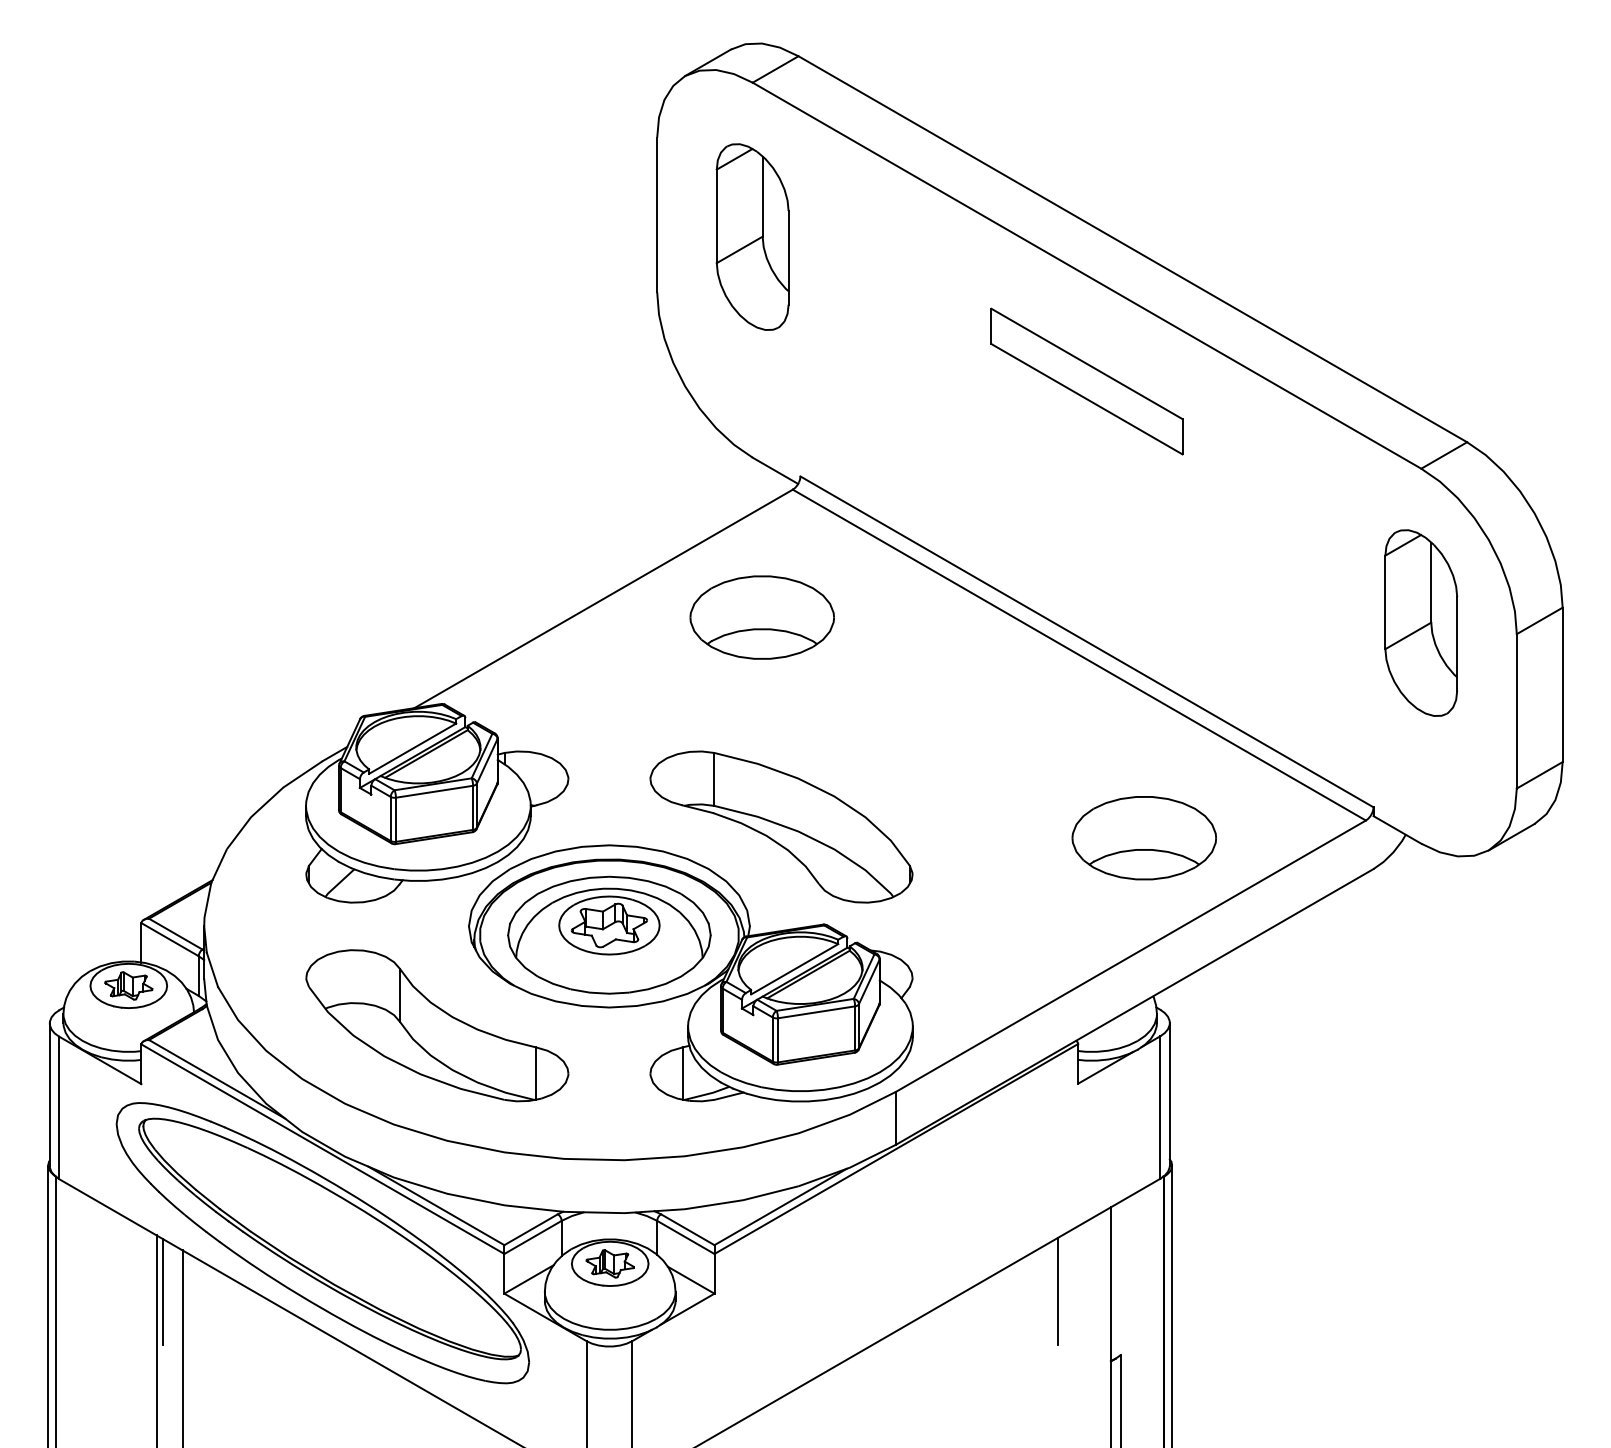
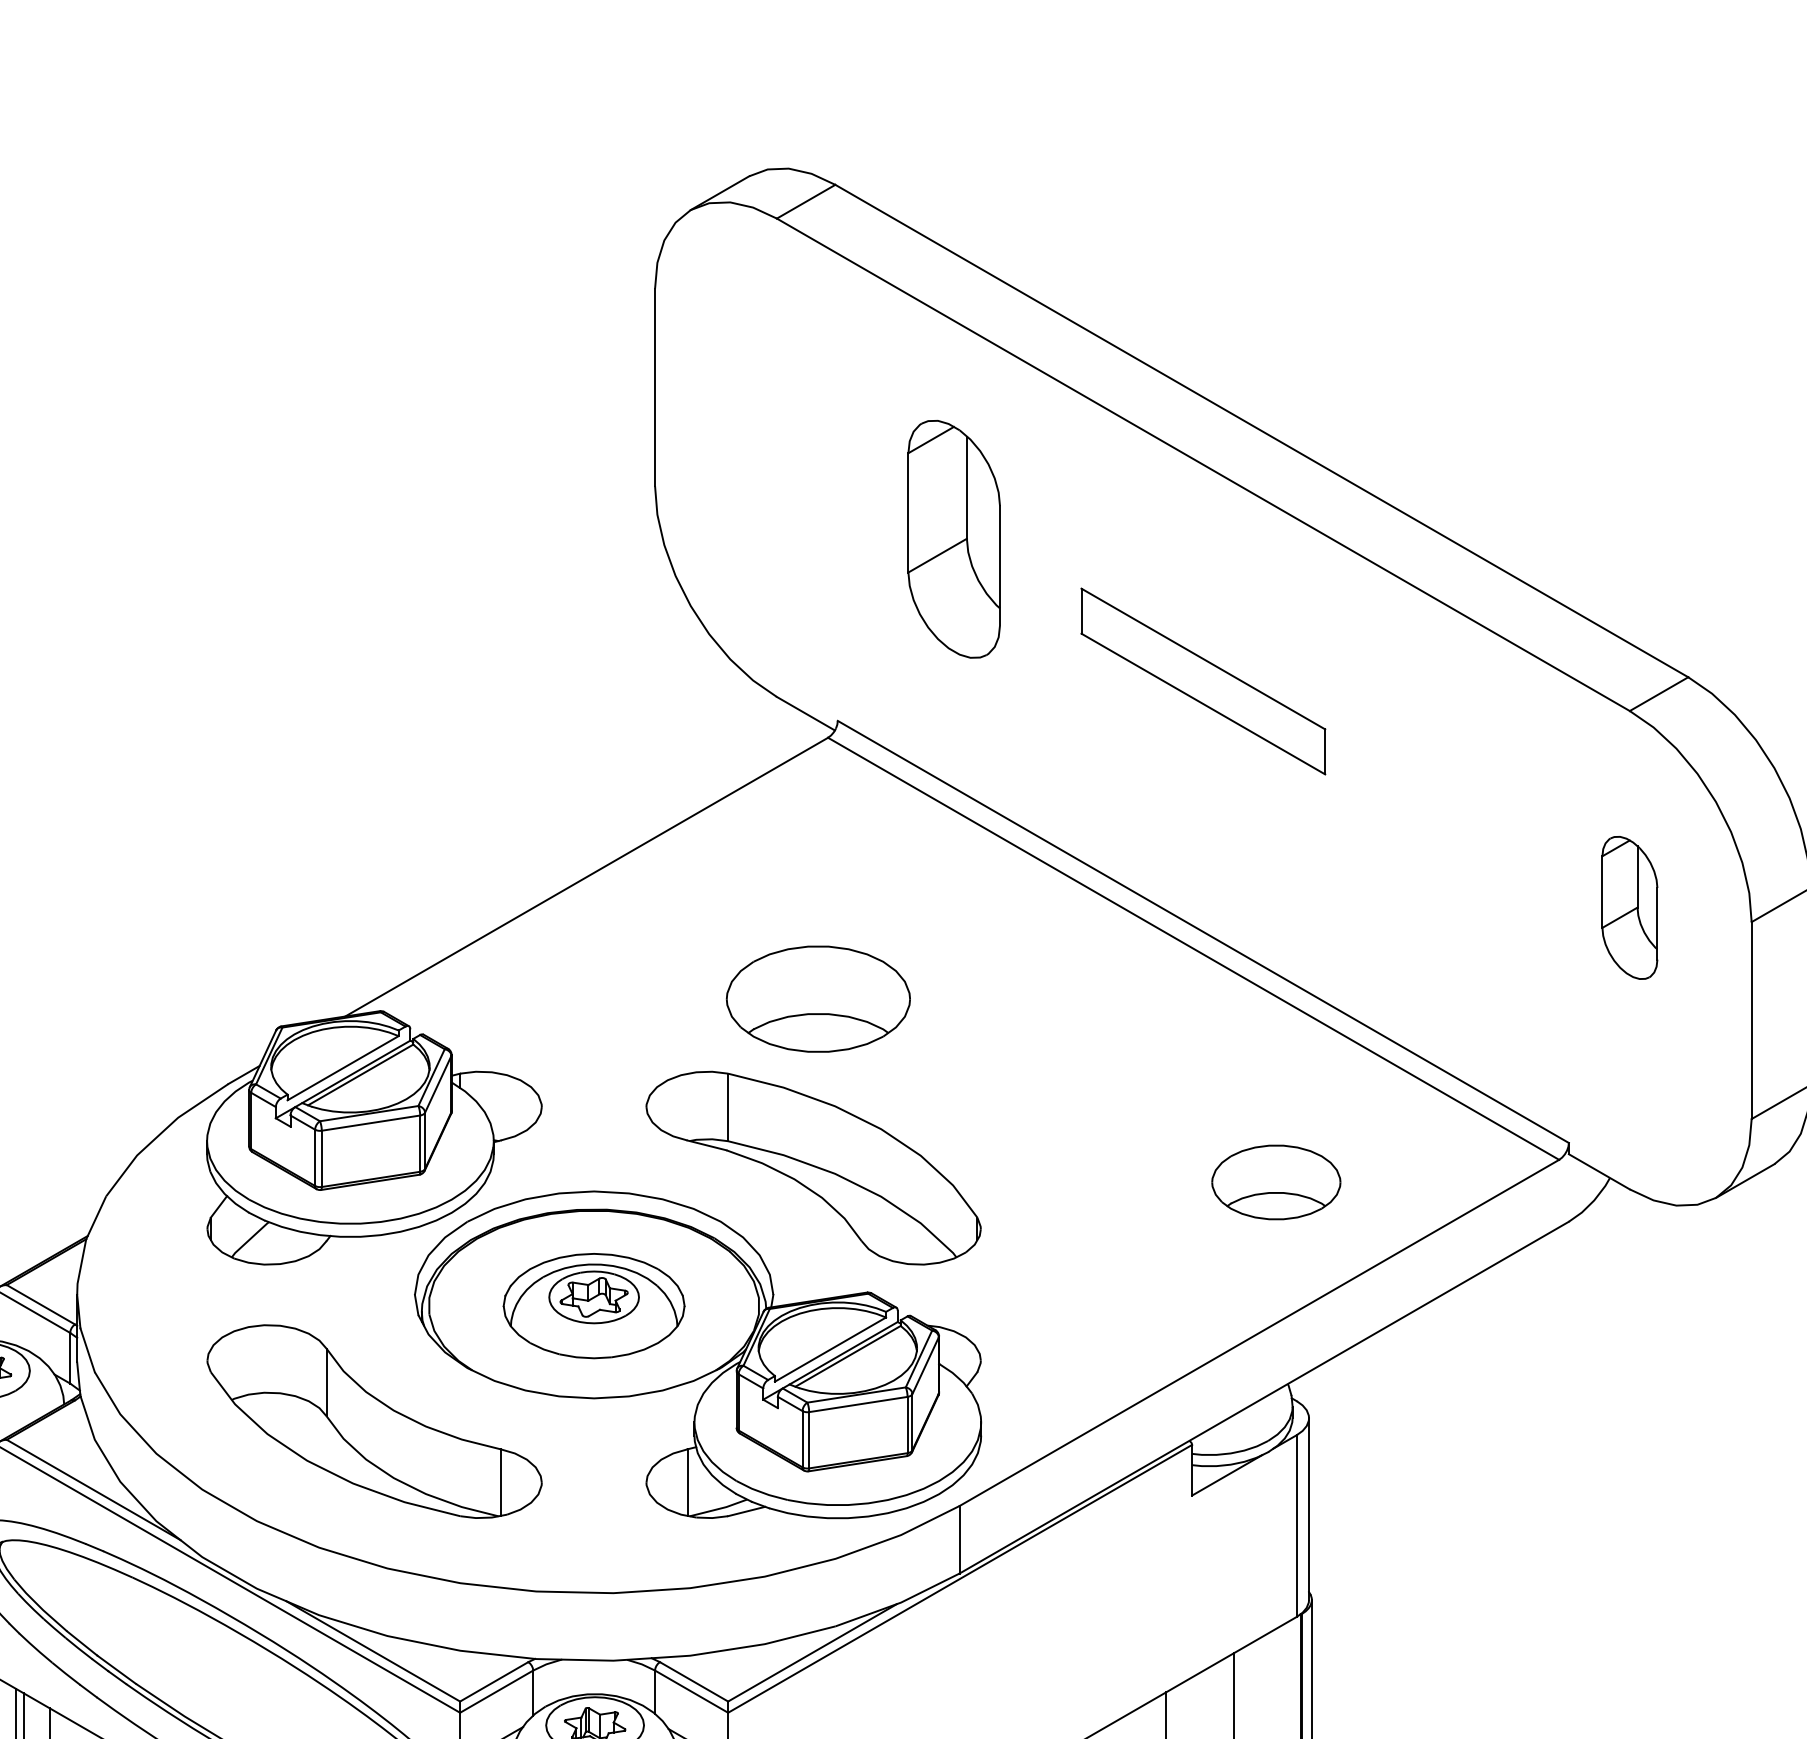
part: (752, 236) -> (953, 538), moved
part: (1086, 381) -> (1202, 681), moved
part: (761, 617) -> (817, 999), moved
part: (1421, 622) -> (1630, 907), size x0.6
part: (1143, 838) -> (1275, 1182), size x0.7
part: (609, 934) -> (594, 1305), size x0.7

